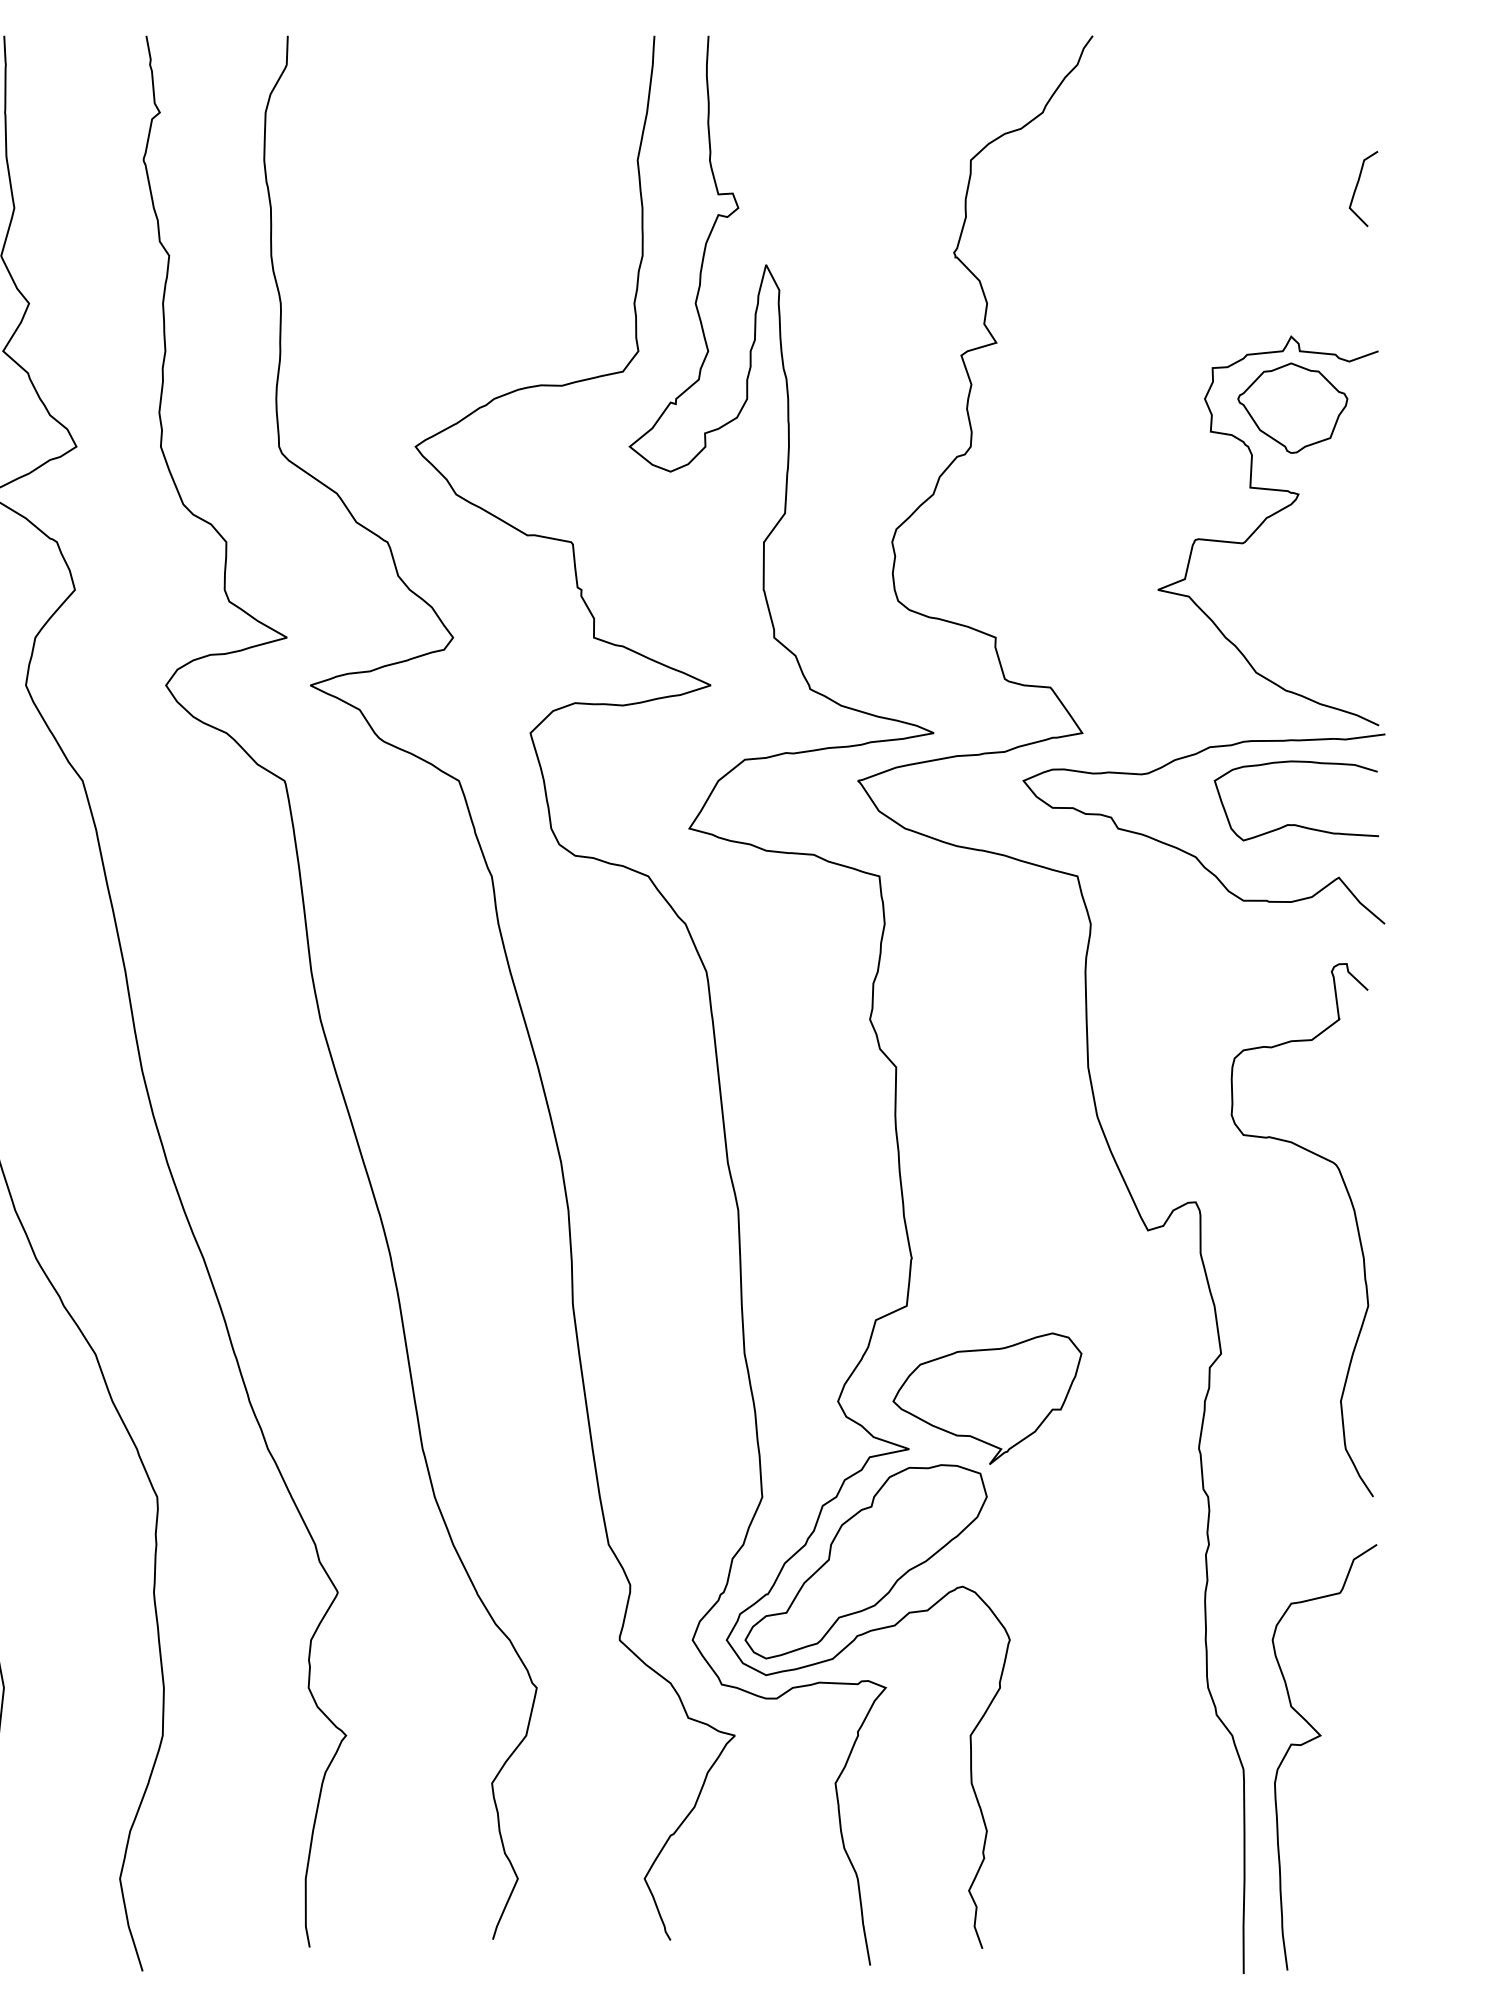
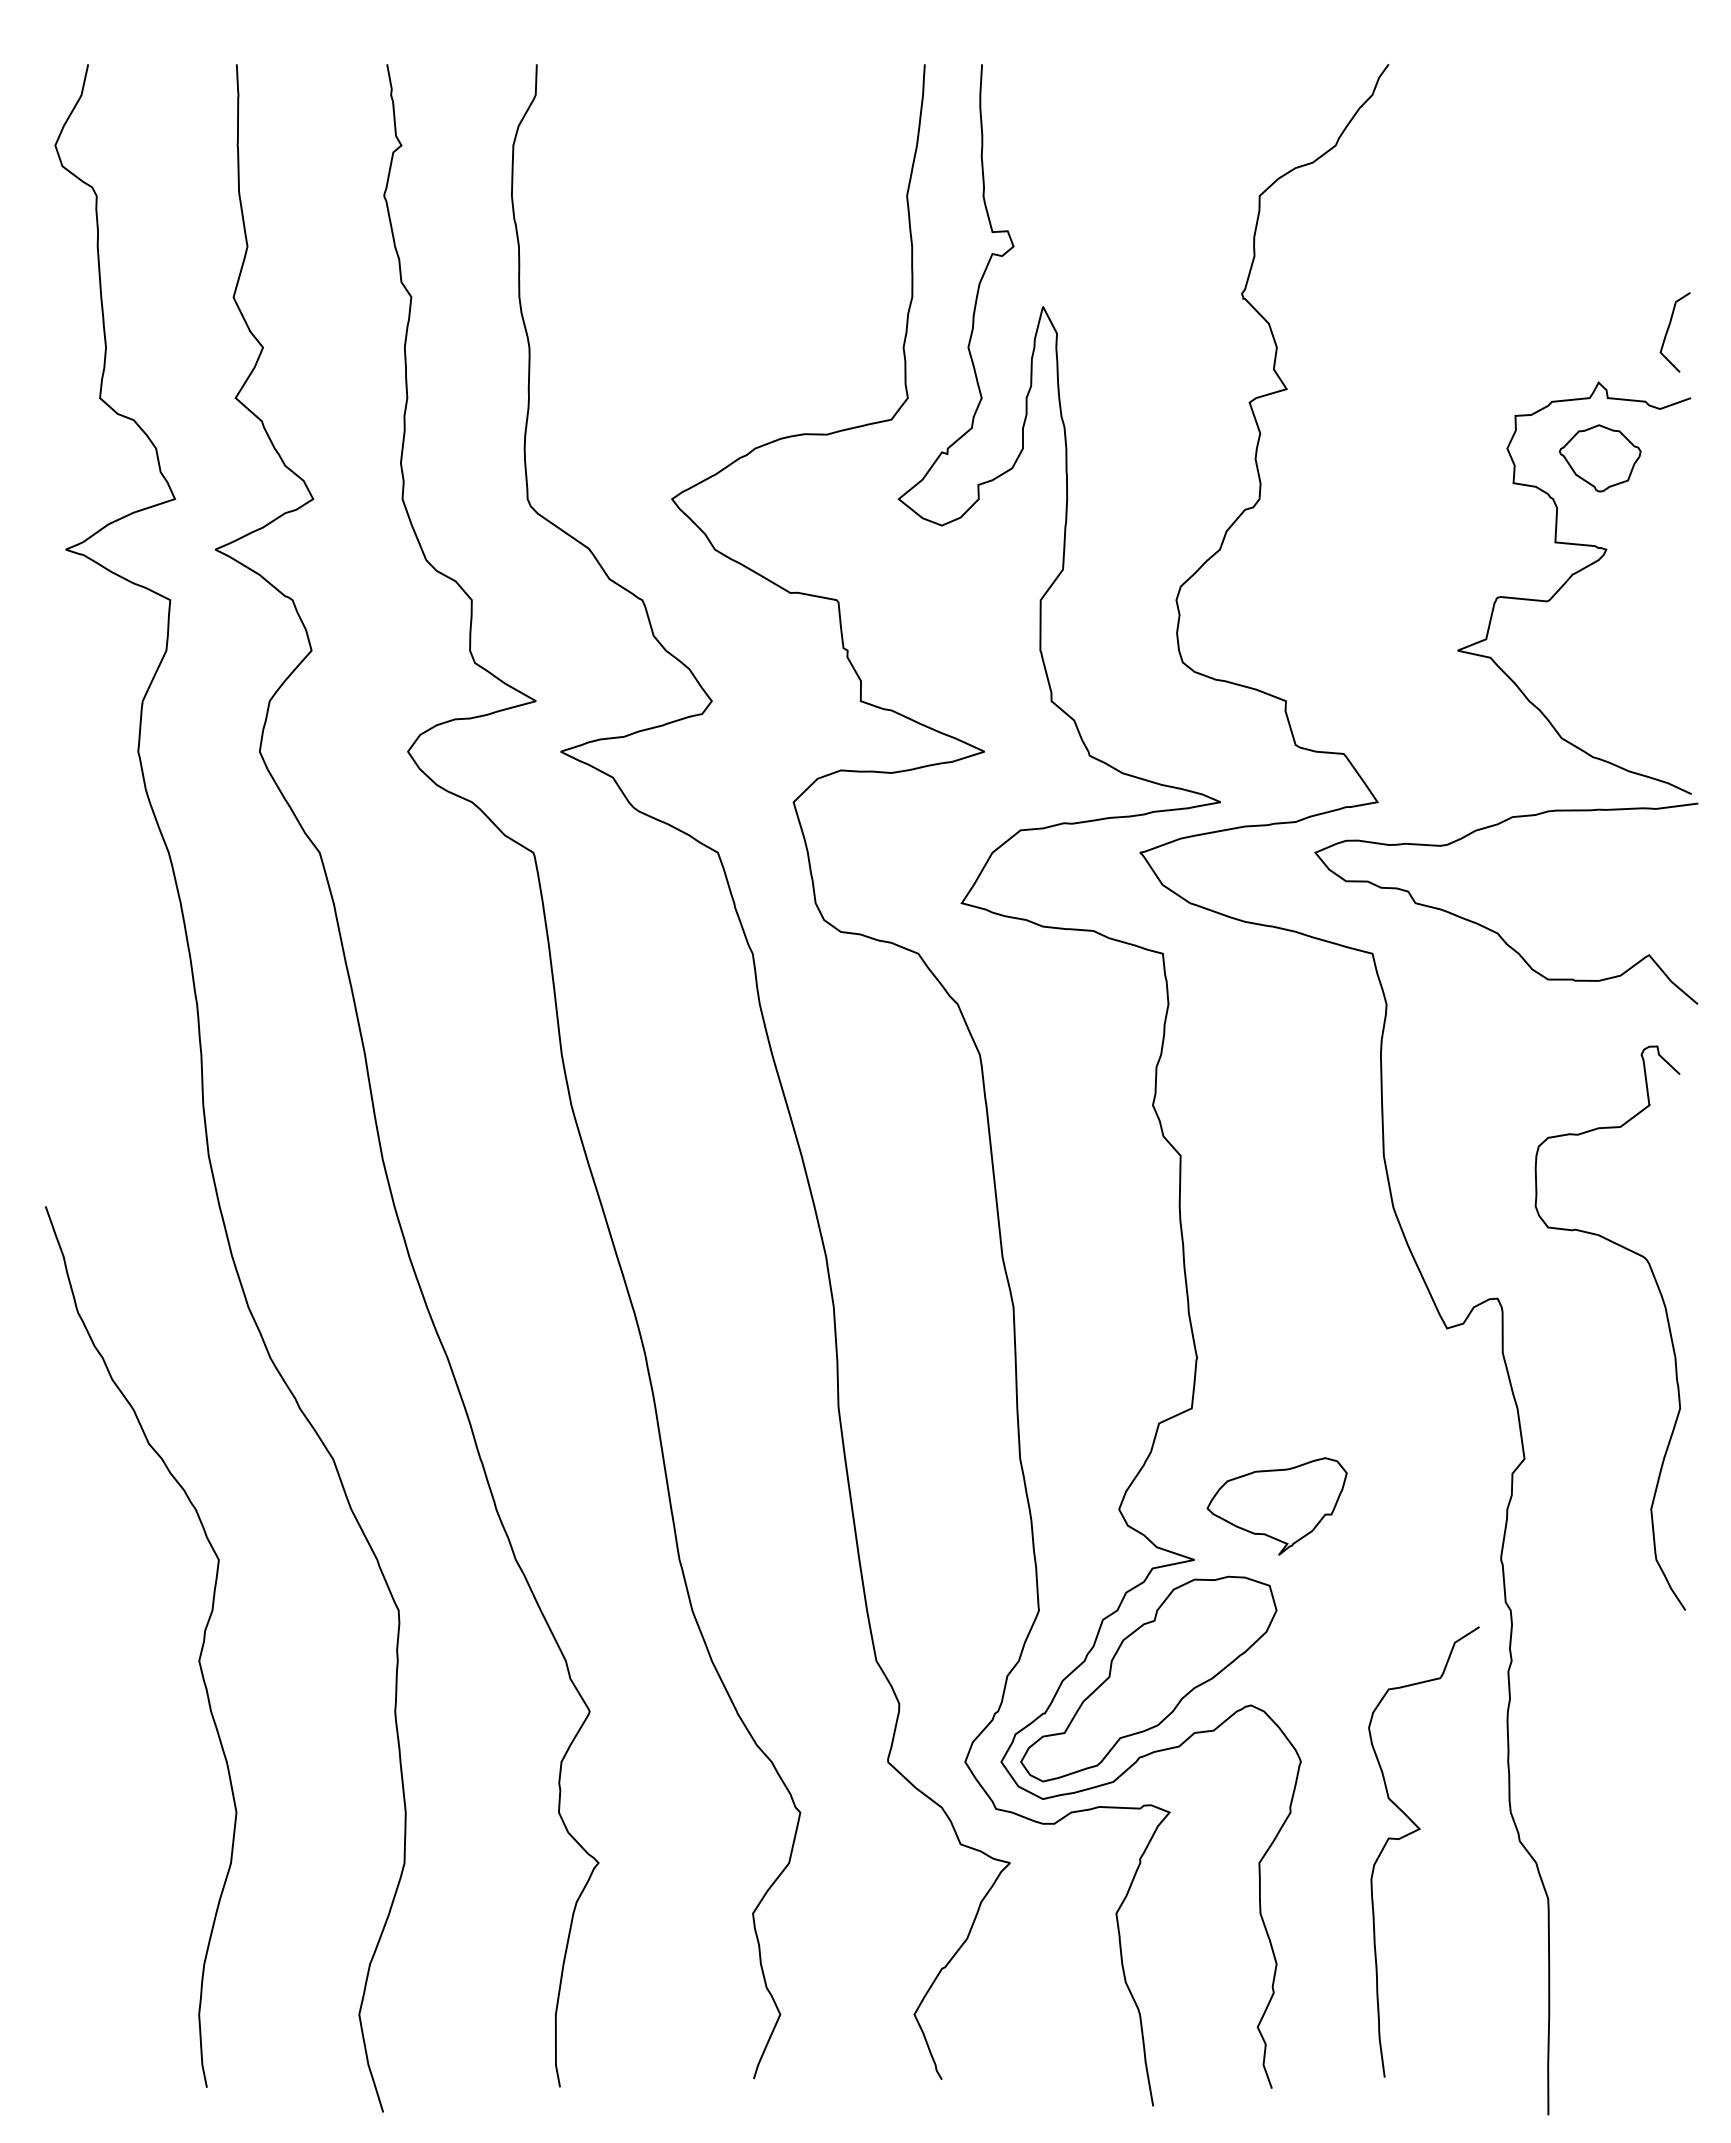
curve: (1357, 188) -> (1668, 331), moved
part: (1292, 408) -> (1599, 458), size x0.7
curve: (1295, 824) -> (1603, 898), removed
part: (986, 1398) -> (1276, 1506), size x0.7
curve: (1316, 1738) -> (1415, 1832), moved

